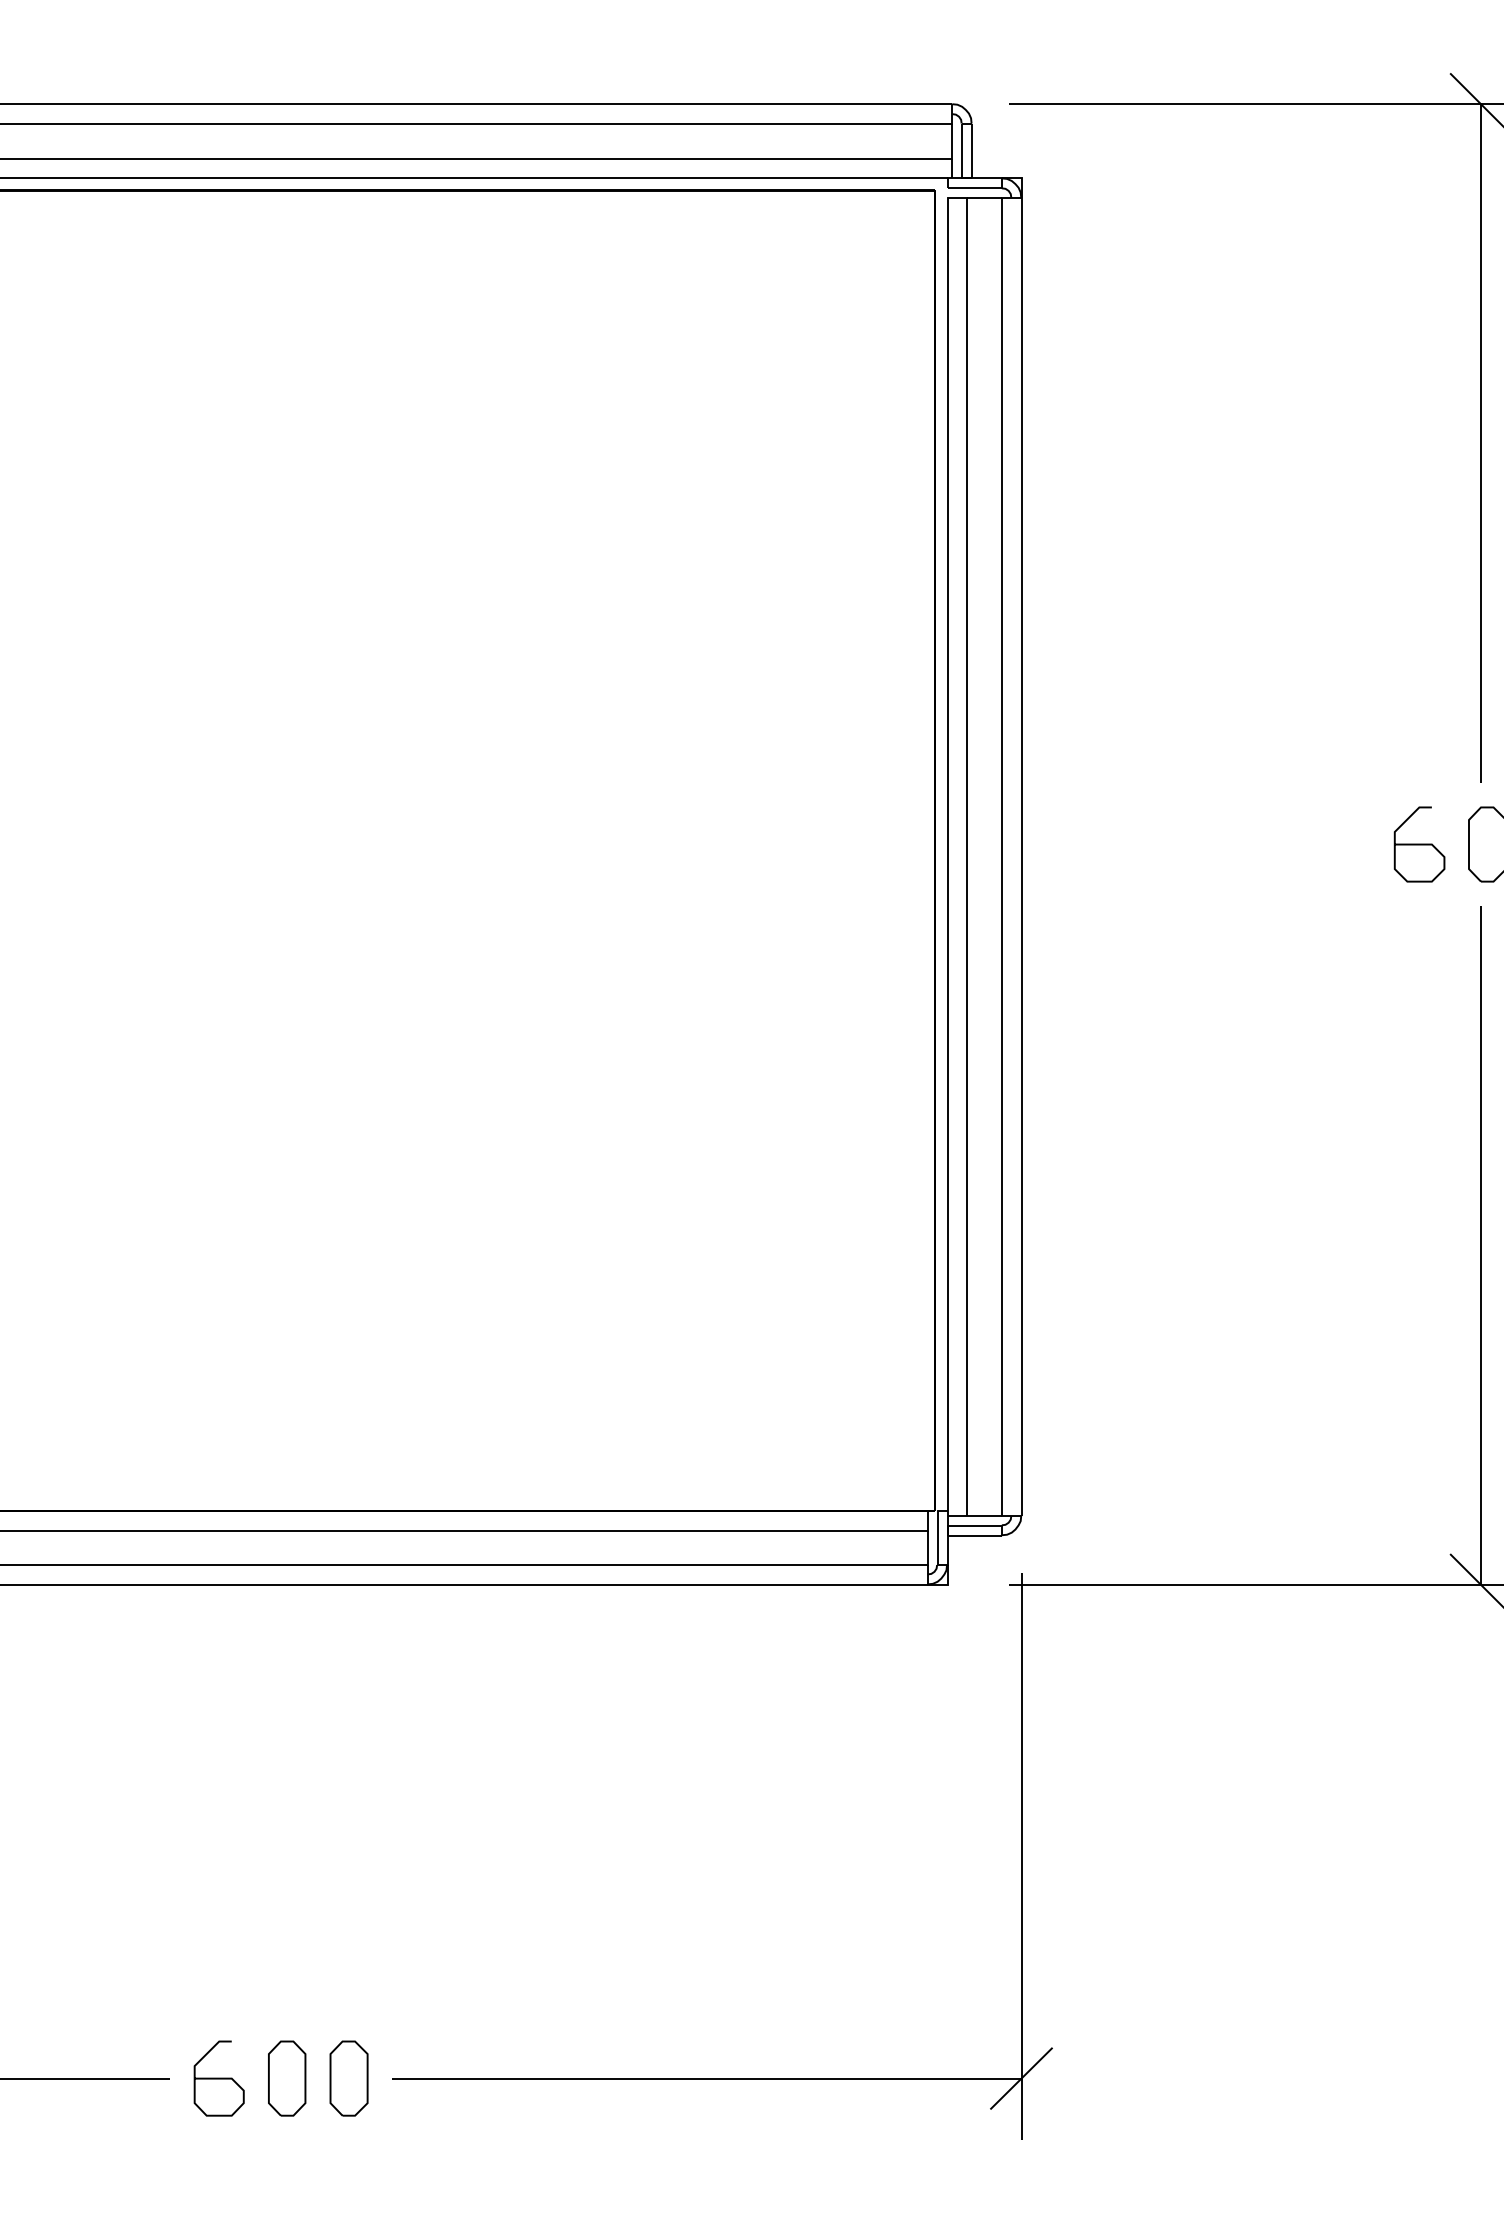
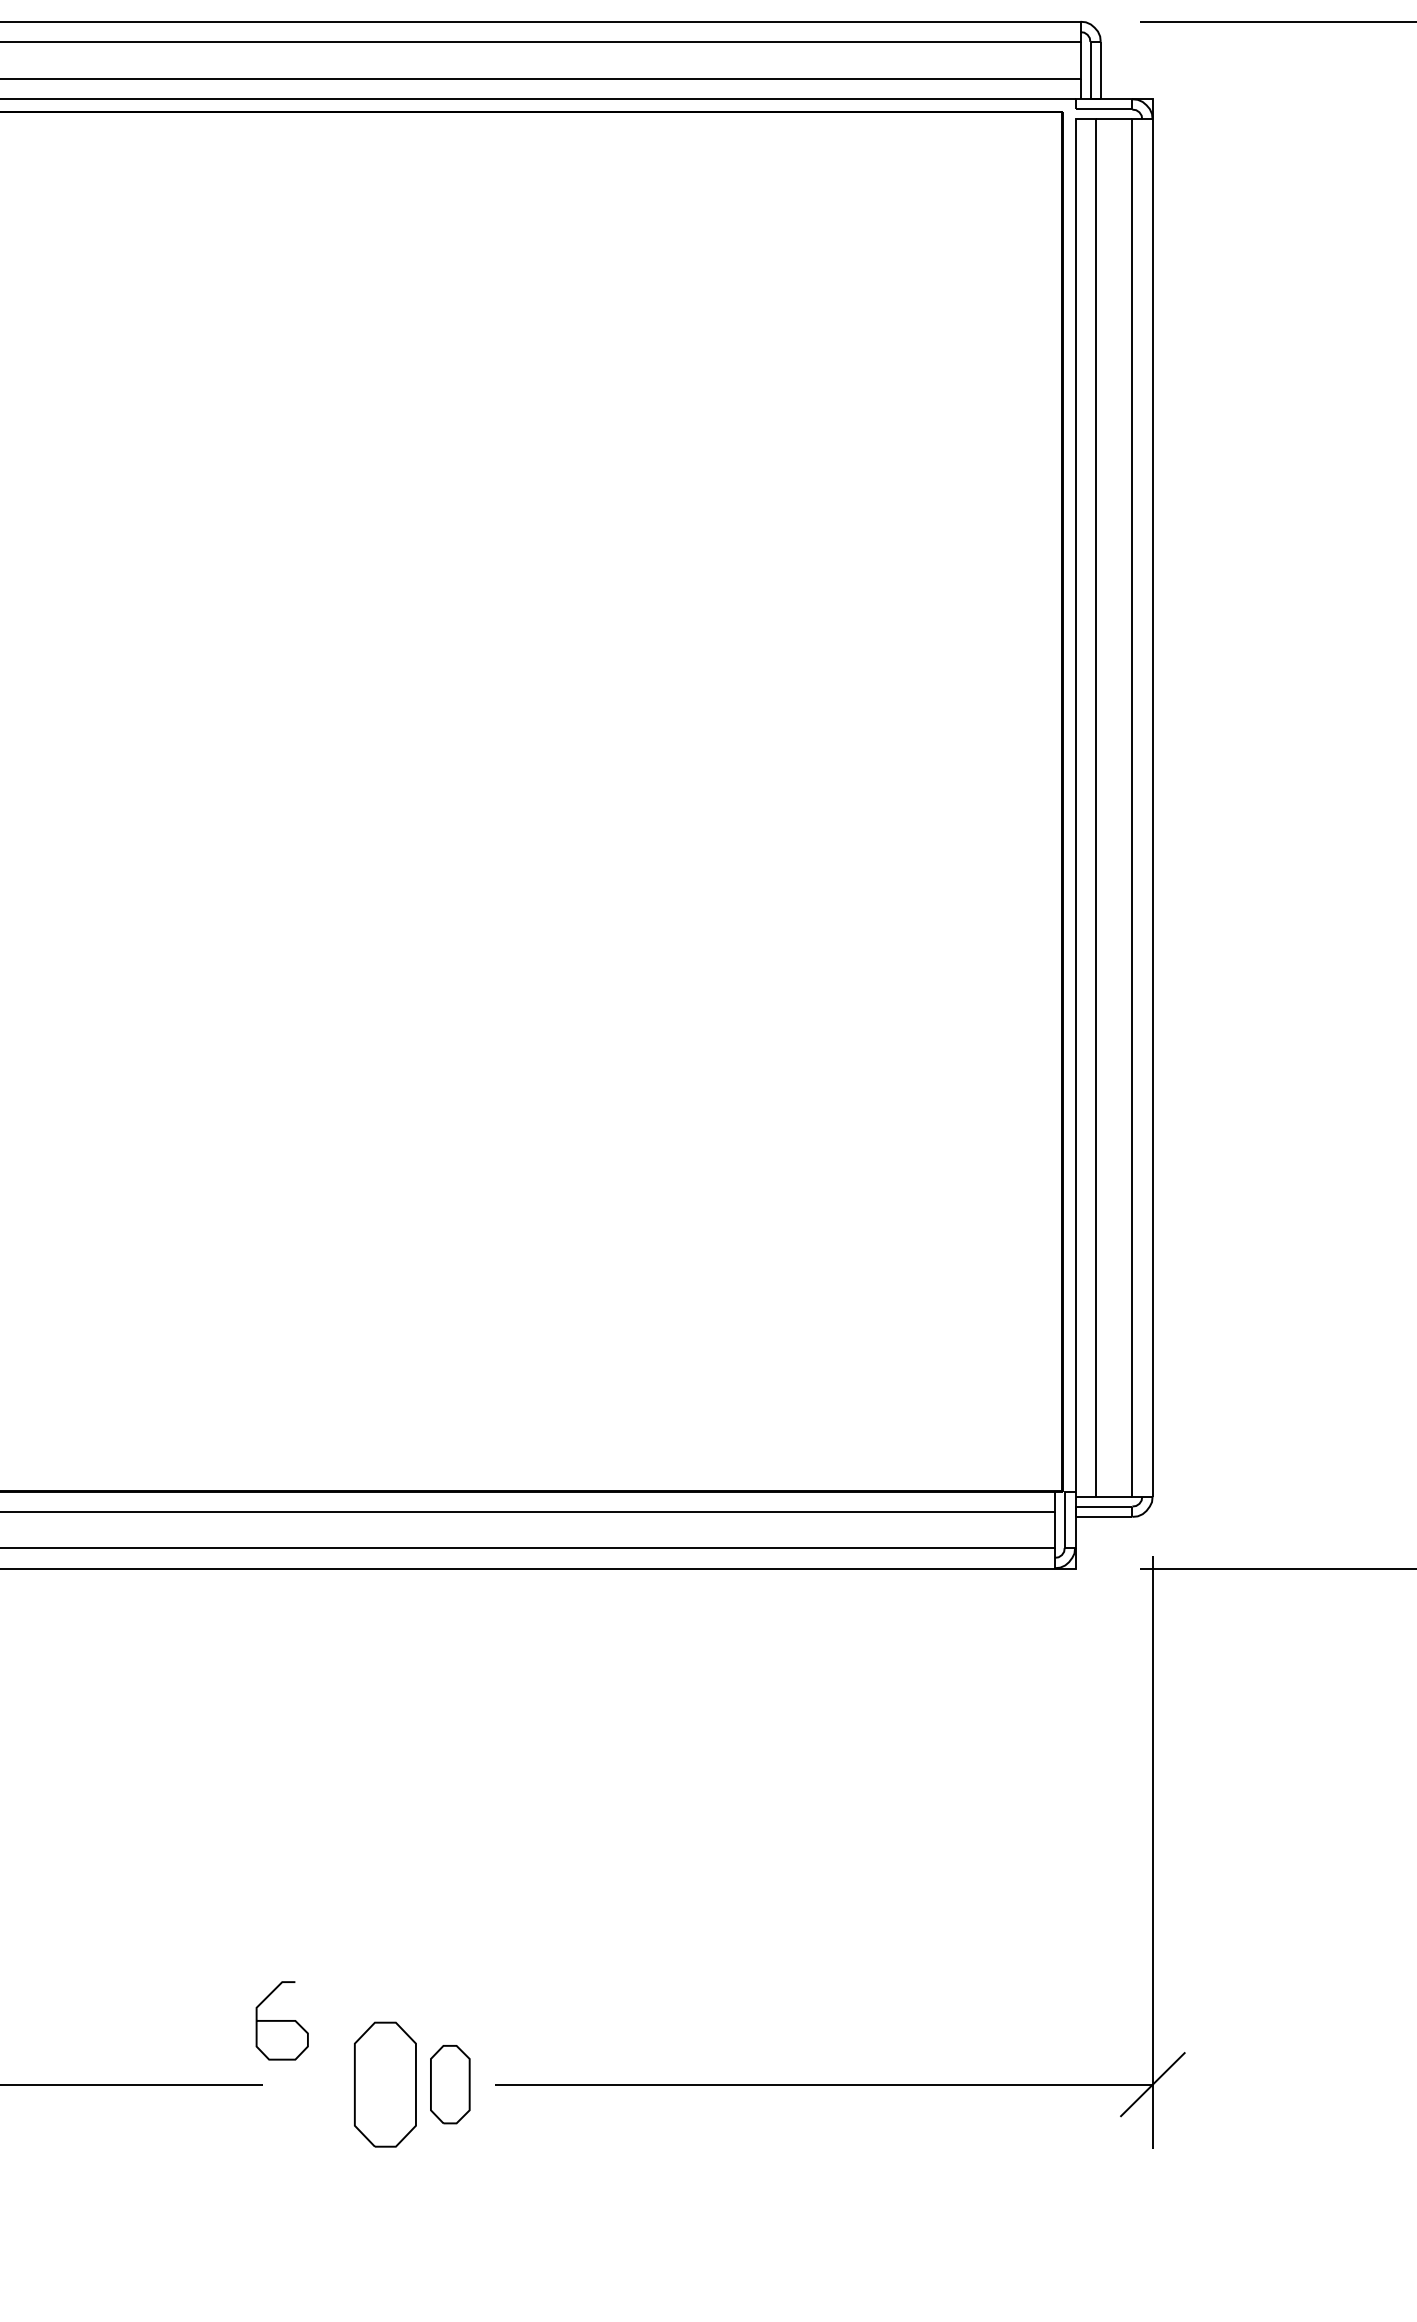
curve: (218, 2078) -> (281, 2020), moved
part: (287, 2078) -> (385, 2084), size x1.6

